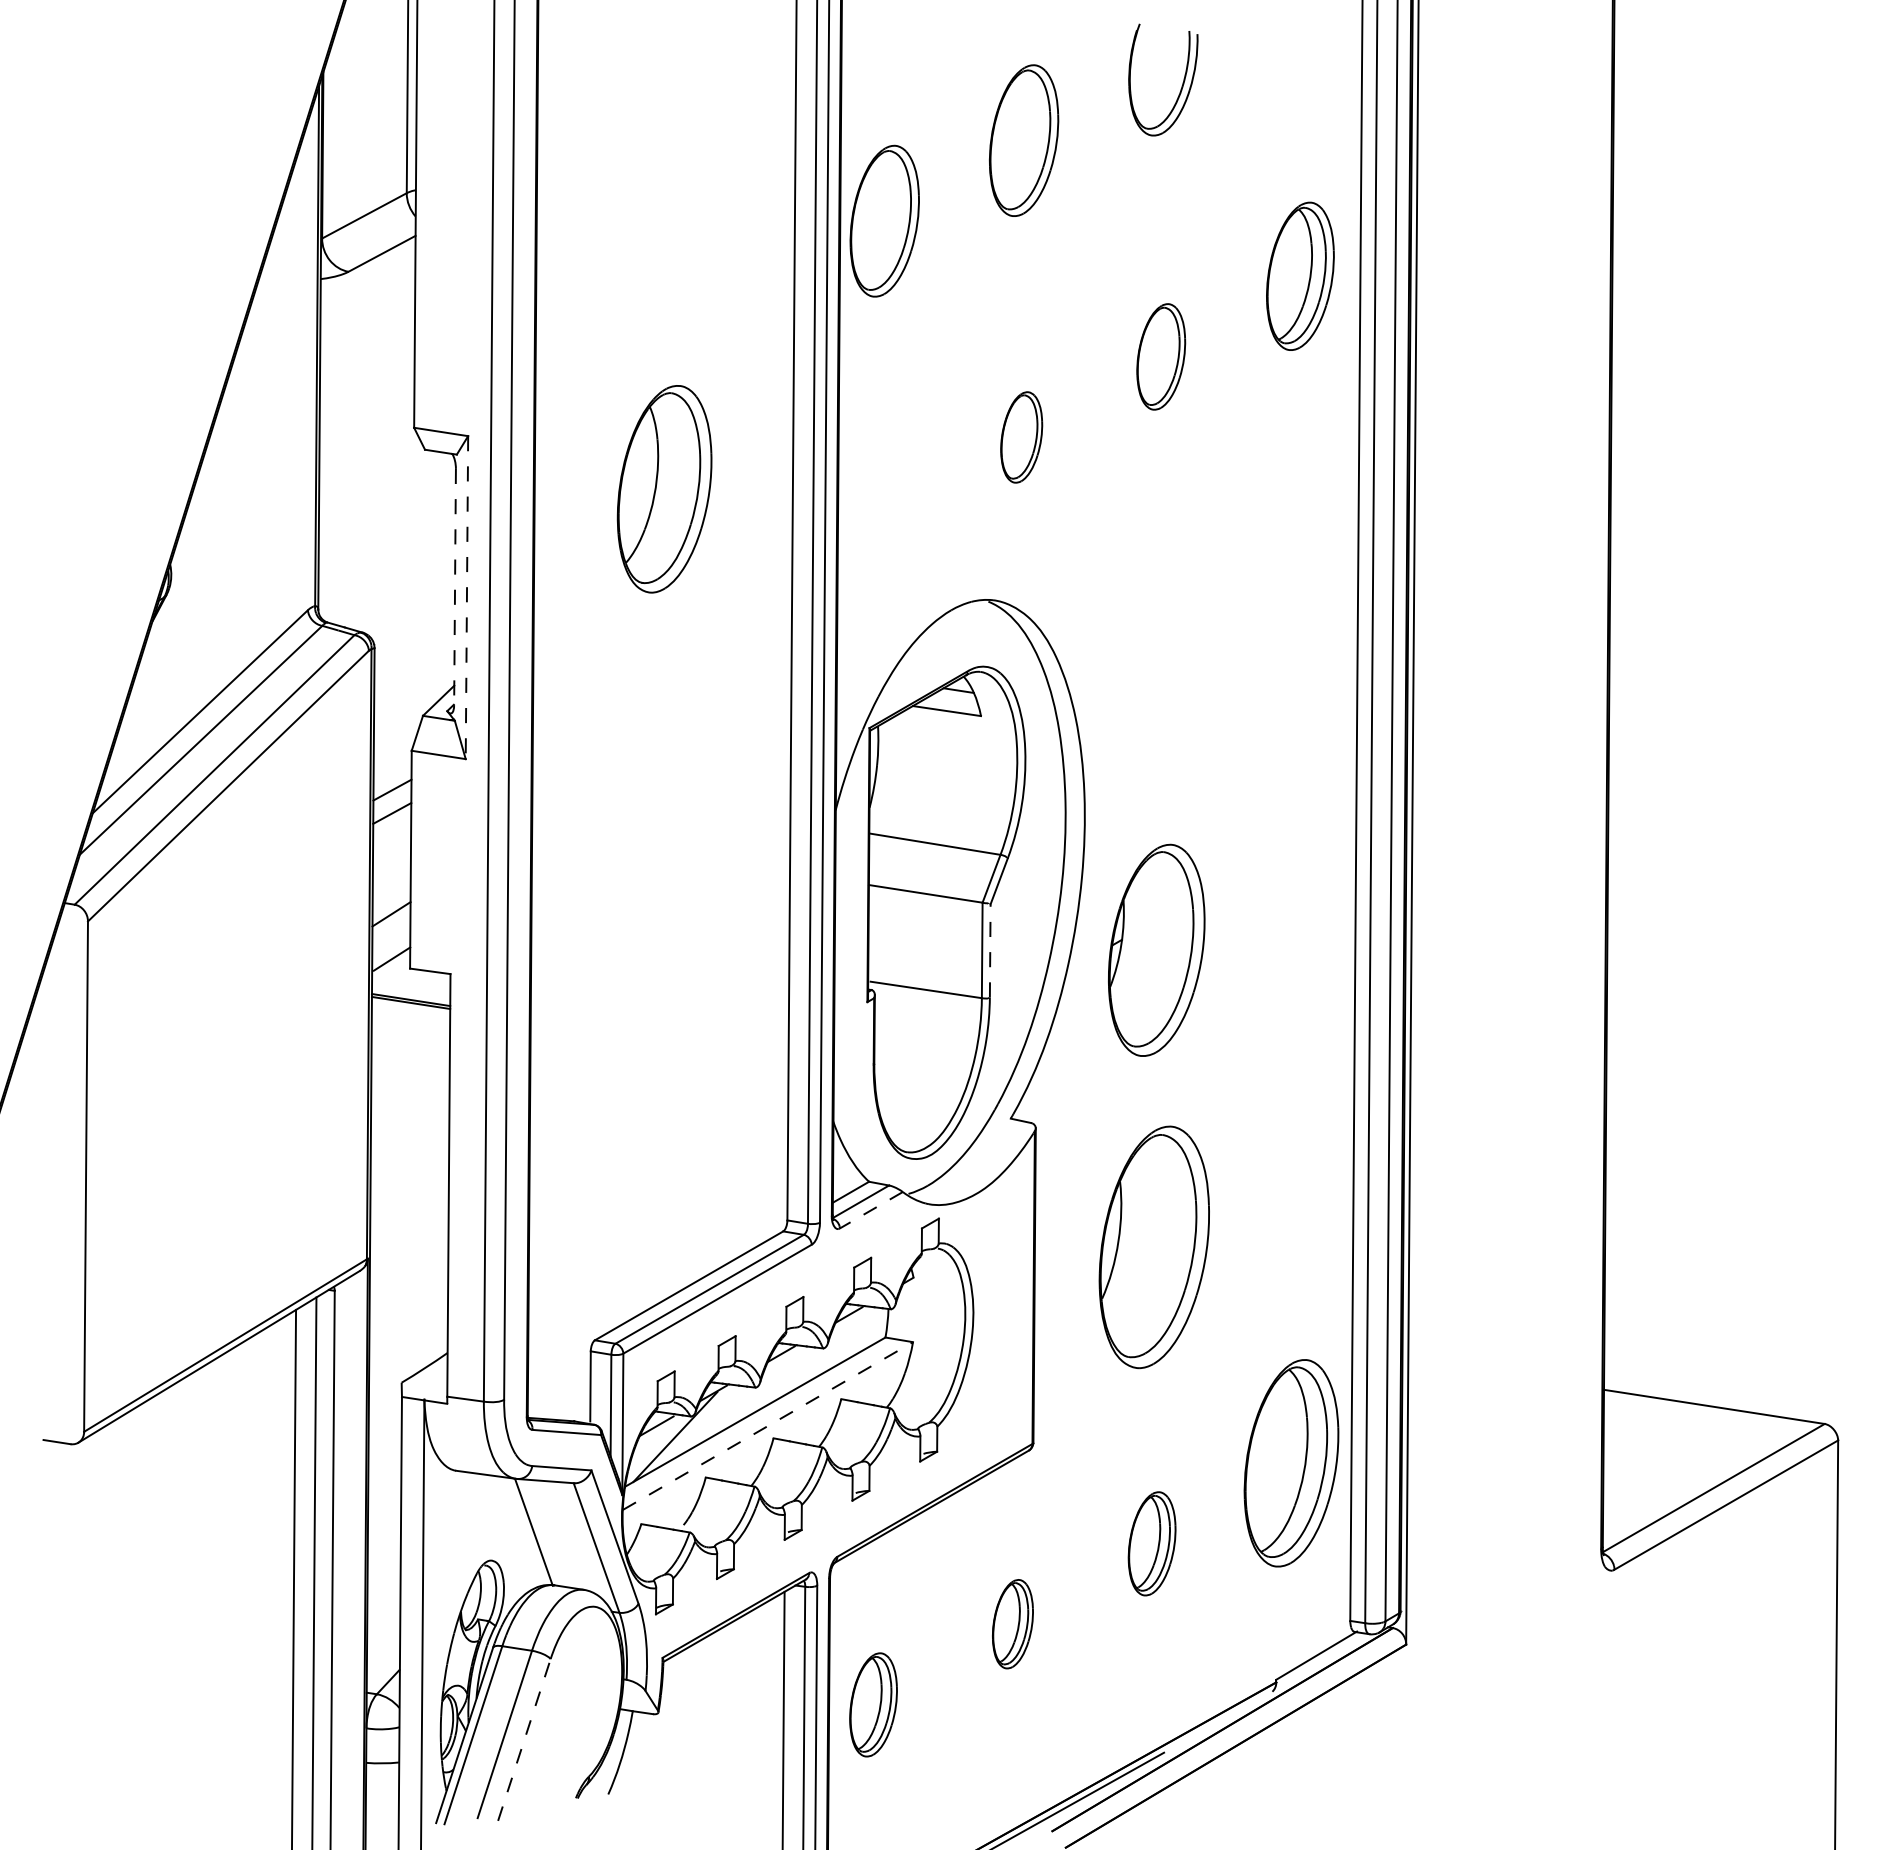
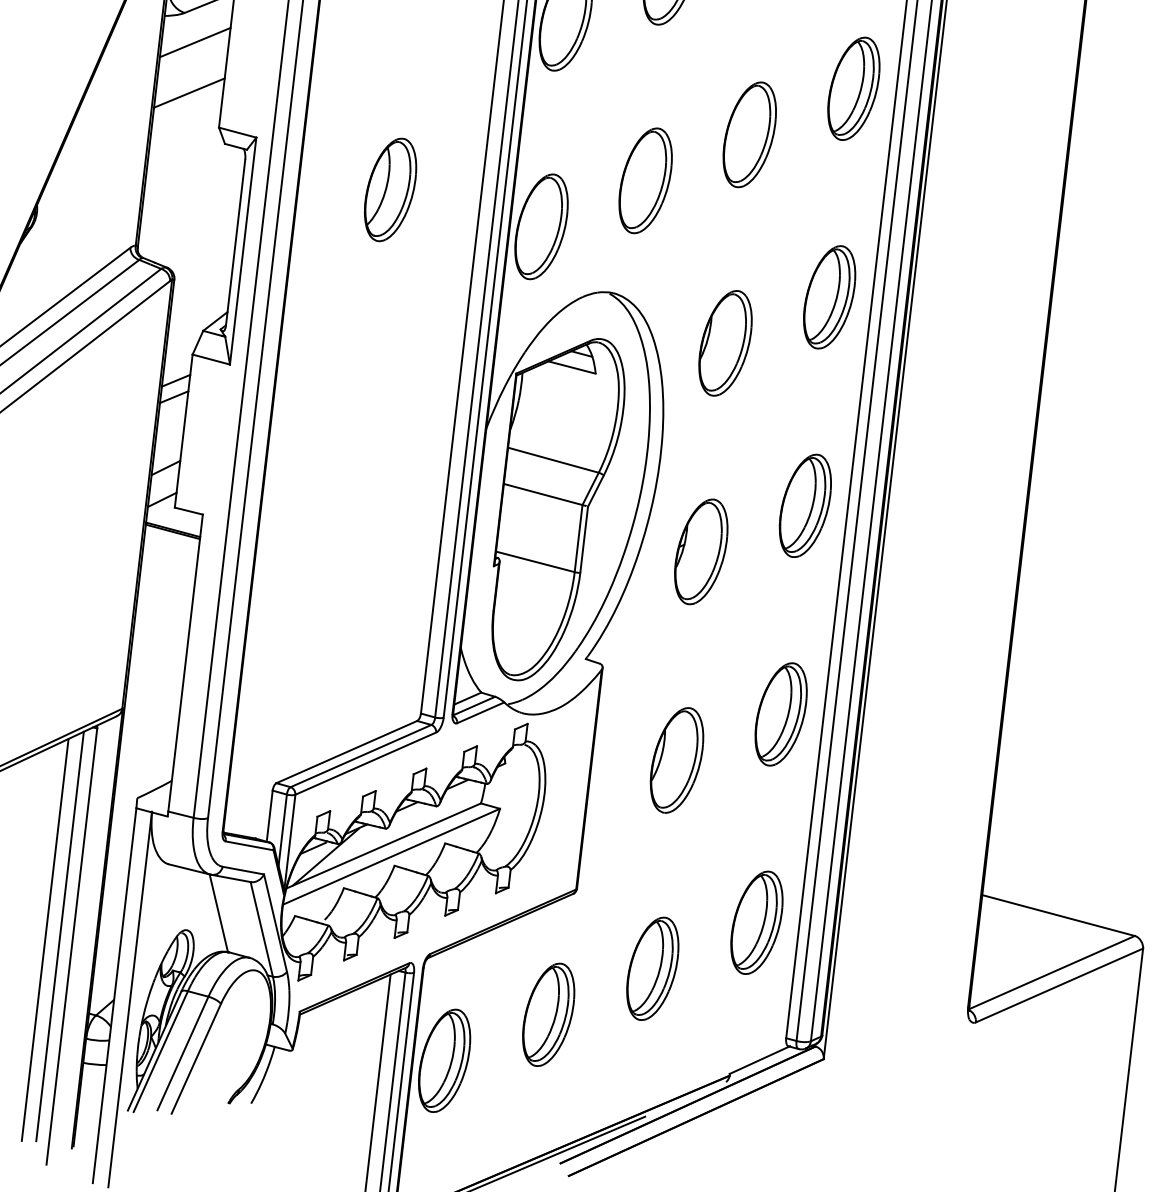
line: (367, 311) -> (195, 42), added
part: (1161, 356) -> (750, 134), size x1.43
line: (366, 383) -> (188, 92), added
part: (1021, 437) -> (645, 180), size x1.67
part: (664, 488) -> (390, 189), size x0.71
part: (882, 517) -> (541, 226), added
part: (1297, 572) -> (829, 296), added
line: (455, 587) -> (235, 243), dashed -> solid
line: (466, 598) -> (242, 251), dashed -> solid
part: (1158, 653) -> (725, 343), added
part: (1295, 869) -> (805, 505), added
line: (990, 950) -> (584, 539), dashed -> solid
part: (1156, 950) -> (701, 551), size x0.71
part: (1293, 1166) -> (780, 714), added
line: (870, 1210) -> (480, 712), dashed -> solid
part: (1154, 1246) -> (677, 759), size x0.62
line: (767, 1426) -> (391, 856), dashed -> solid
part: (1291, 1462) -> (756, 922), size x0.71
part: (1151, 1543) -> (652, 968), size x1.43
part: (1012, 1623) -> (548, 1014), size x1.67
part: (873, 1704) -> (444, 1060), size x1.43
line: (524, 1739) -> (196, 1058), dashed -> solid

